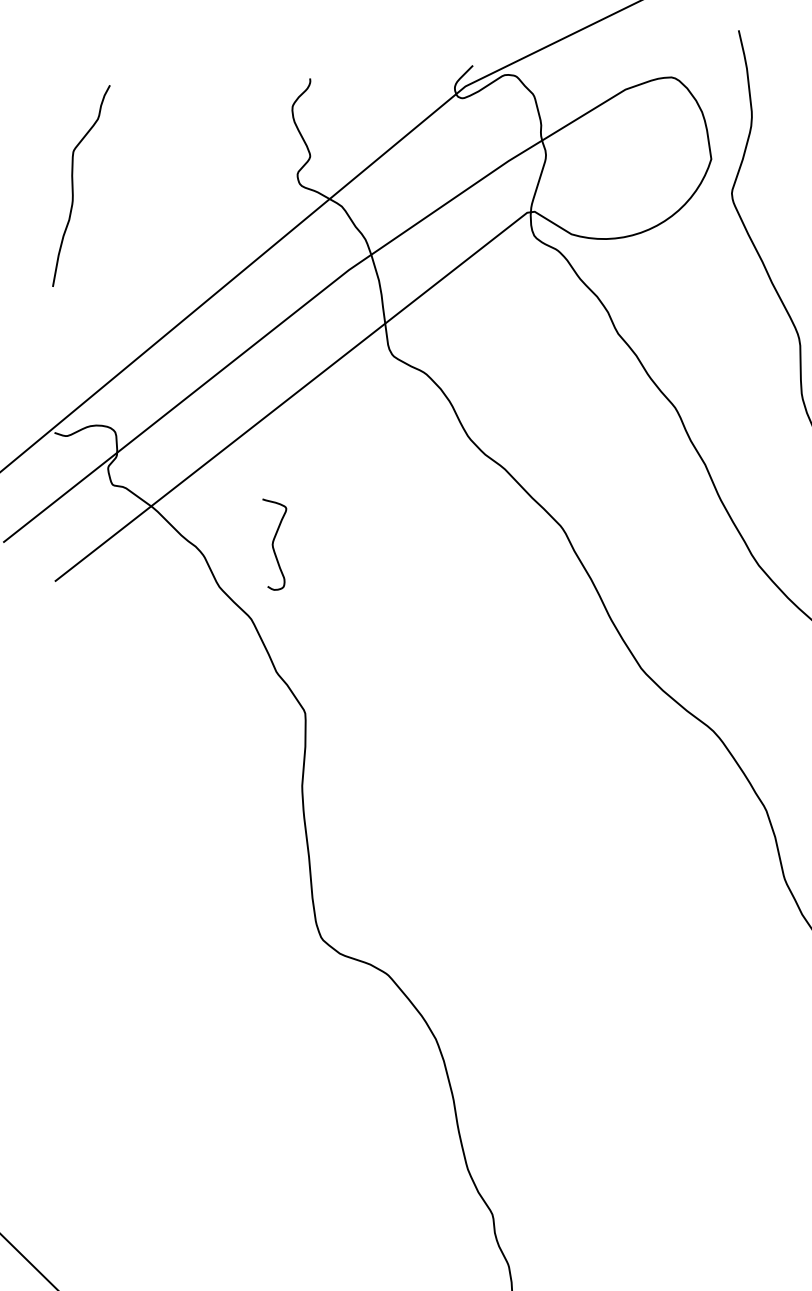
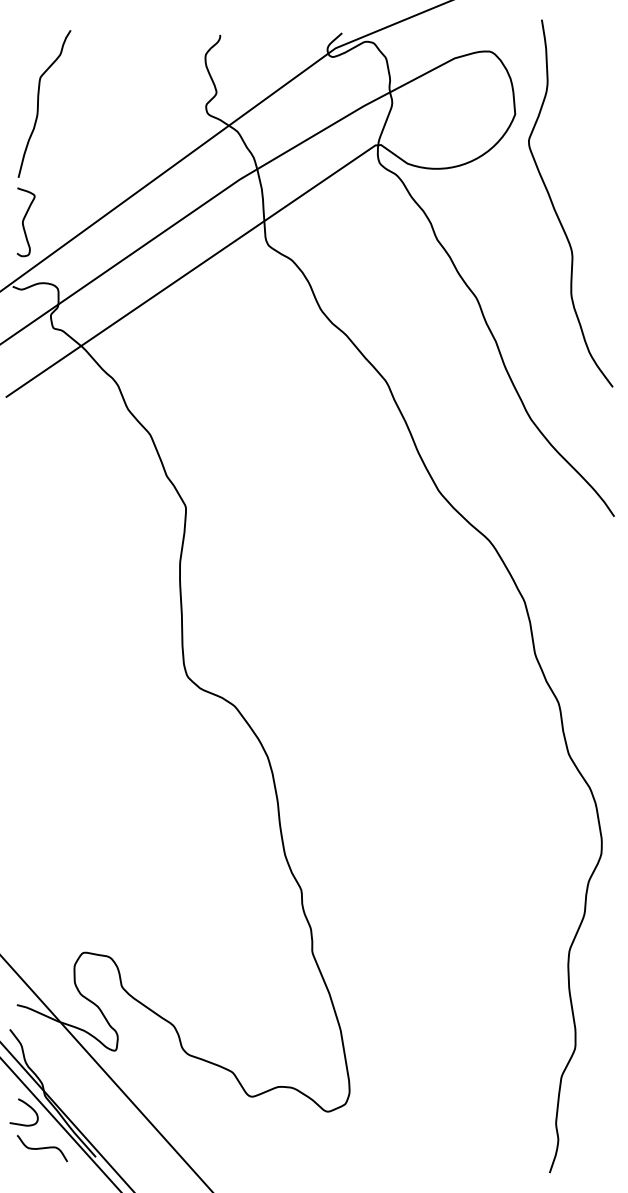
curve: (273, 544) -> (23, 222), moved

